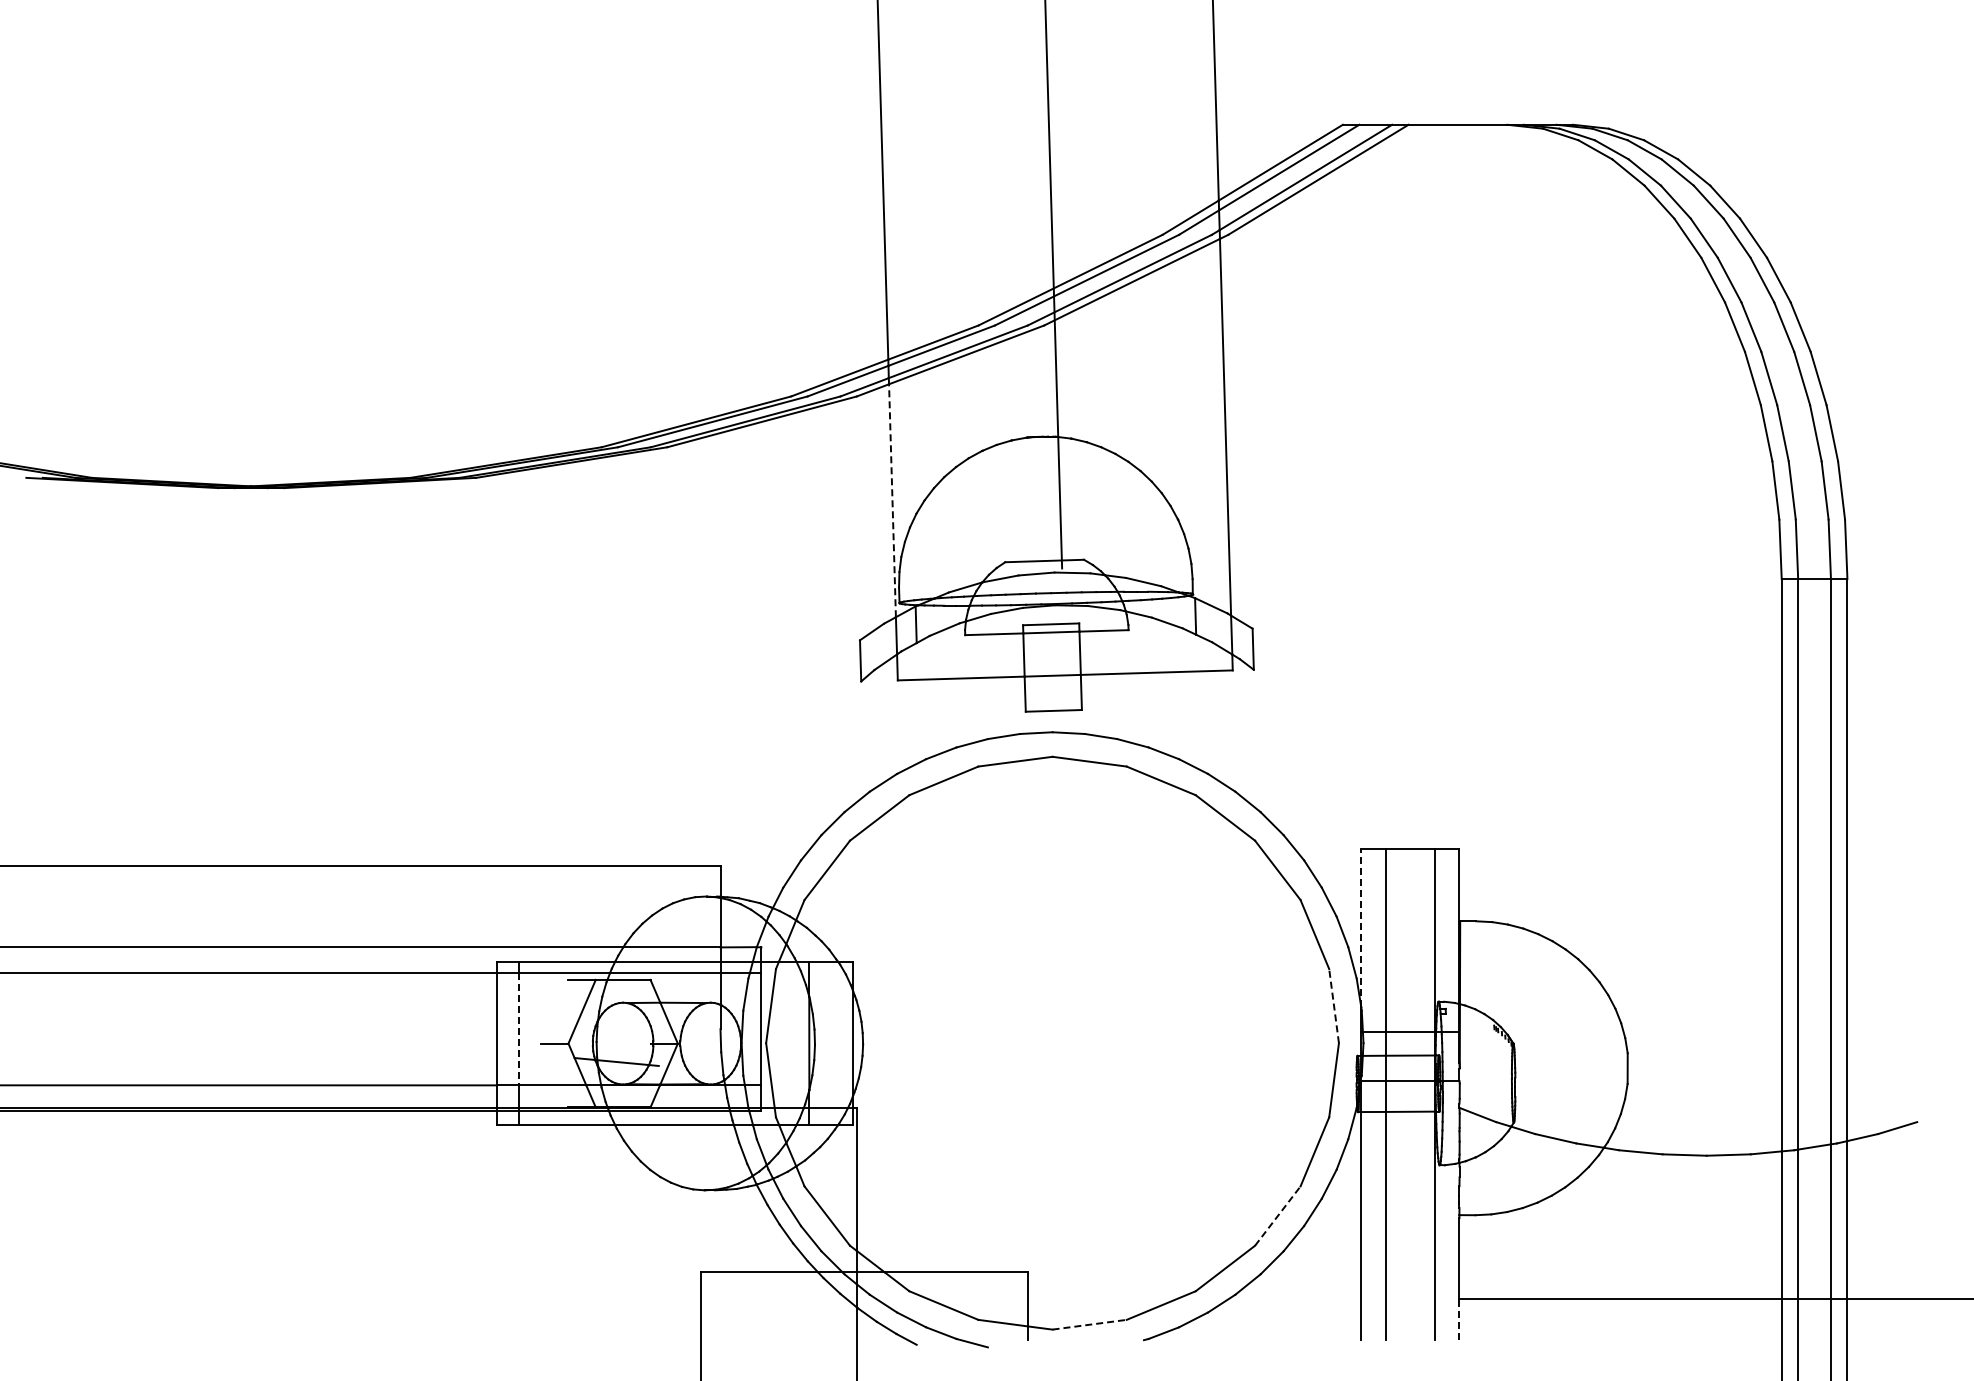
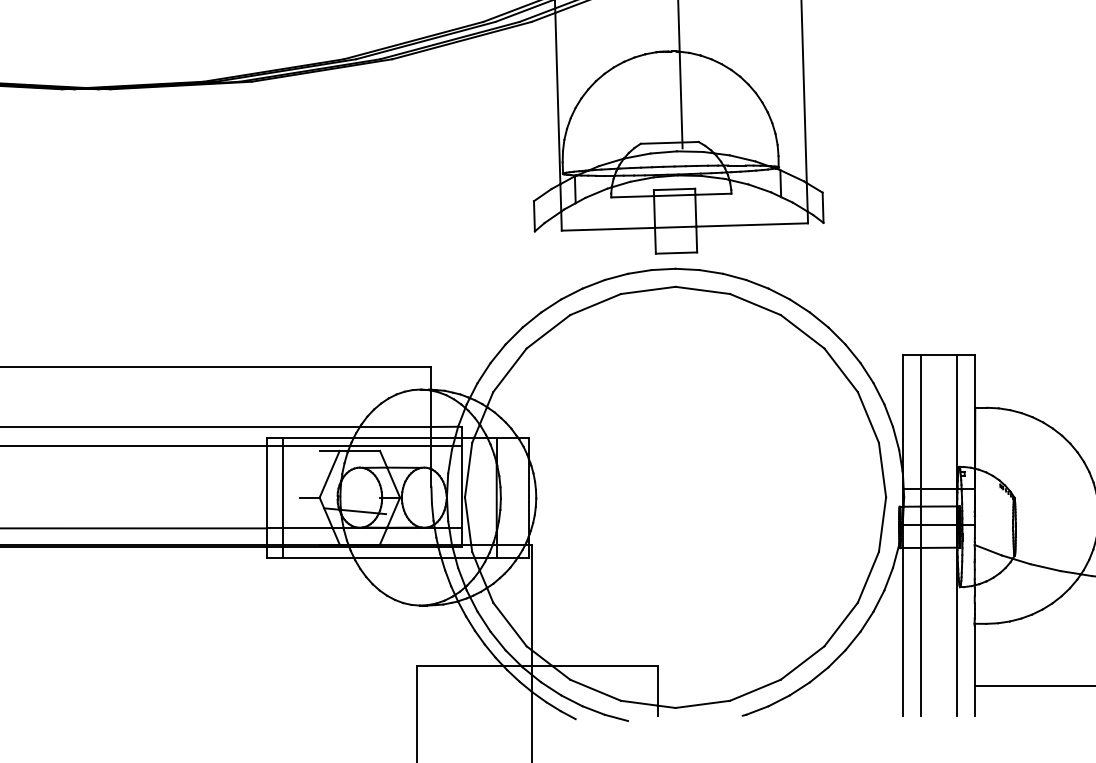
line: (892, 500) -> (557, 98), dashed -> solid
line: (1361, 927) -> (902, 412), dashed -> solid
line: (1334, 1005) -> (882, 469), dashed -> solid
line: (518, 1029) -> (282, 487), dashed -> solid
line: (1278, 1215) -> (841, 624), dashed -> solid
line: (1459, 1319) -> (974, 700), dashed -> solid
line: (1090, 1324) -> (703, 704), dashed -> solid

